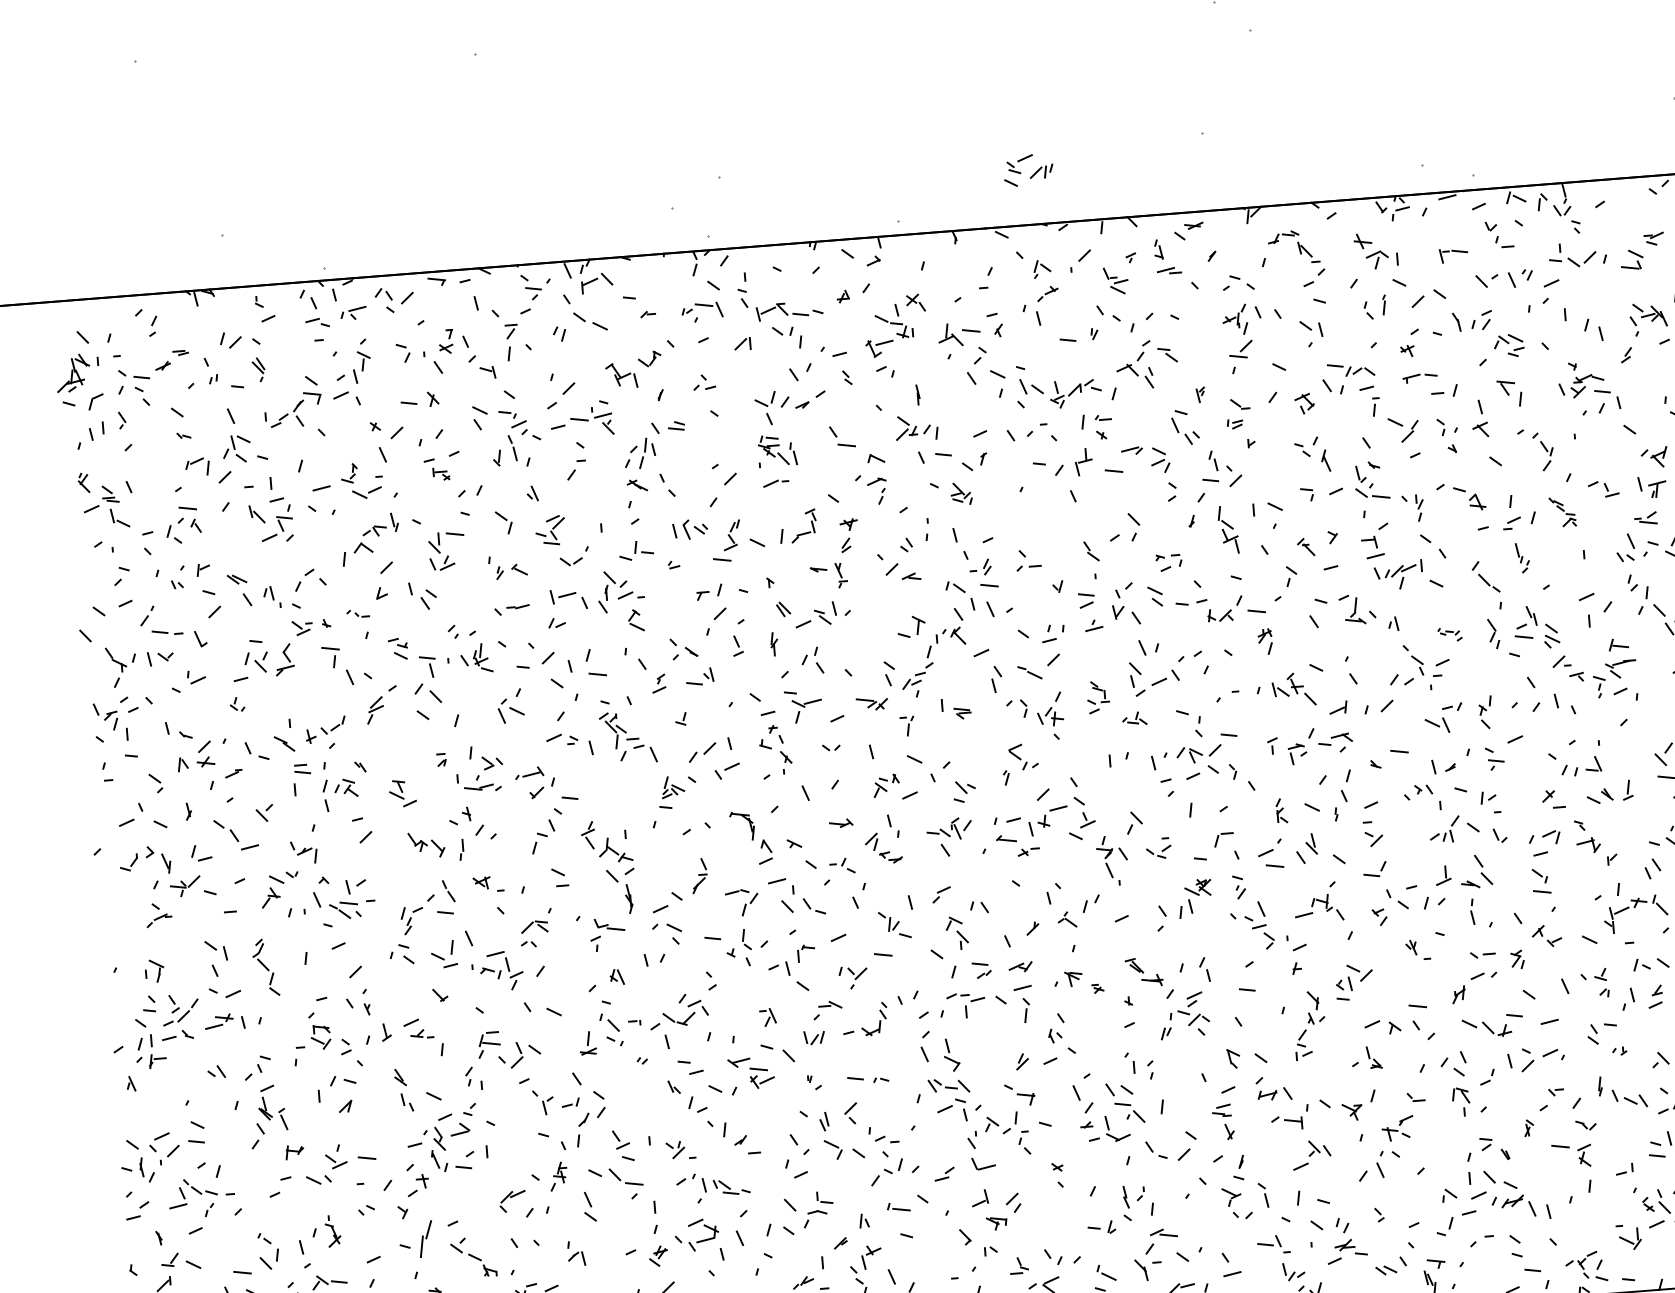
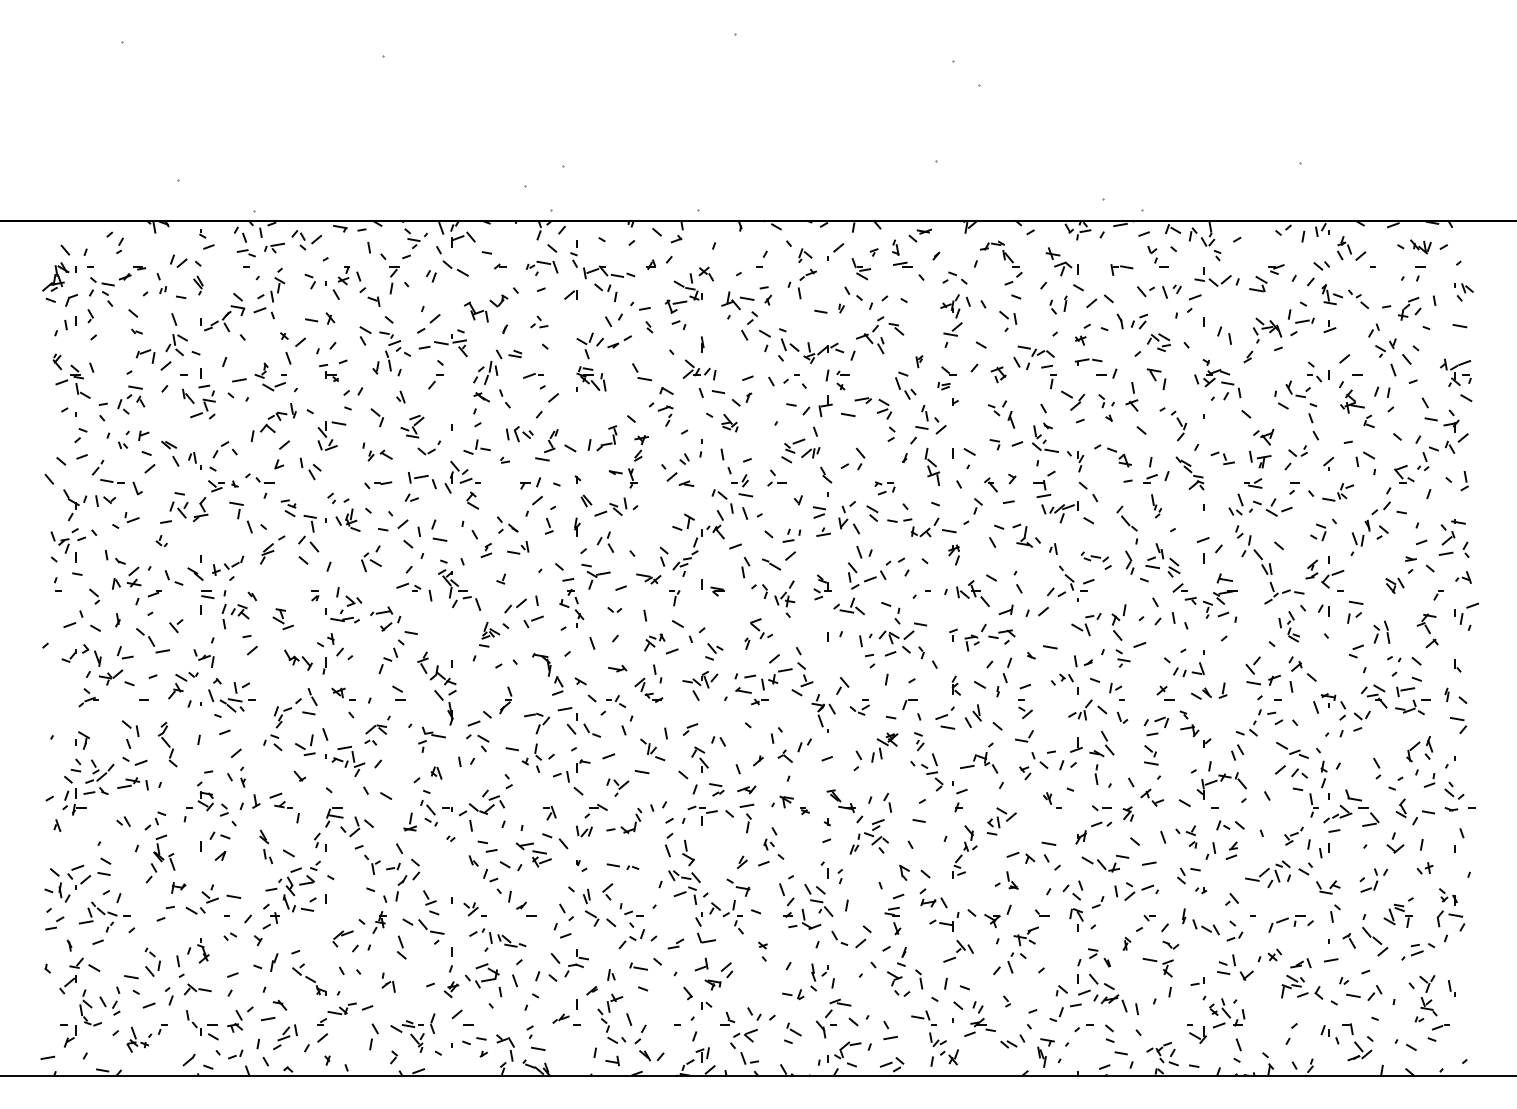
part: (1028, 169) -> (800, 450), moved
part: (776, 482) -> (533, 375), moved
part: (1562, 512) -> (1189, 473), size x1.43
part: (357, 613) -> (259, 478), size x1.67
part: (1449, 634) -> (1095, 560), size x1.67
part: (1485, 712) -> (1118, 622), size x1.43
part: (1133, 718) -> (848, 605), size x1.67
part: (426, 1239) -> (274, 962), size x0.62

